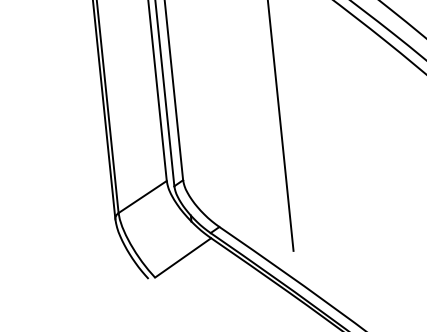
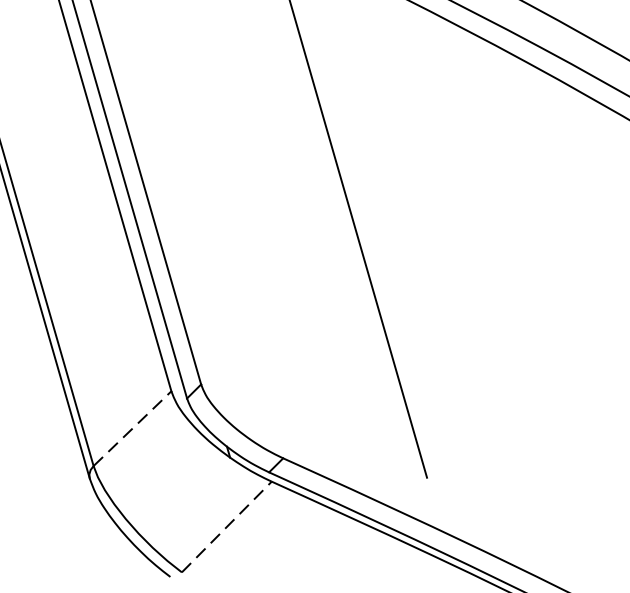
line: (142, 197) -> (132, 429), solid -> dashed
line: (183, 257) -> (227, 526), solid -> dashed

